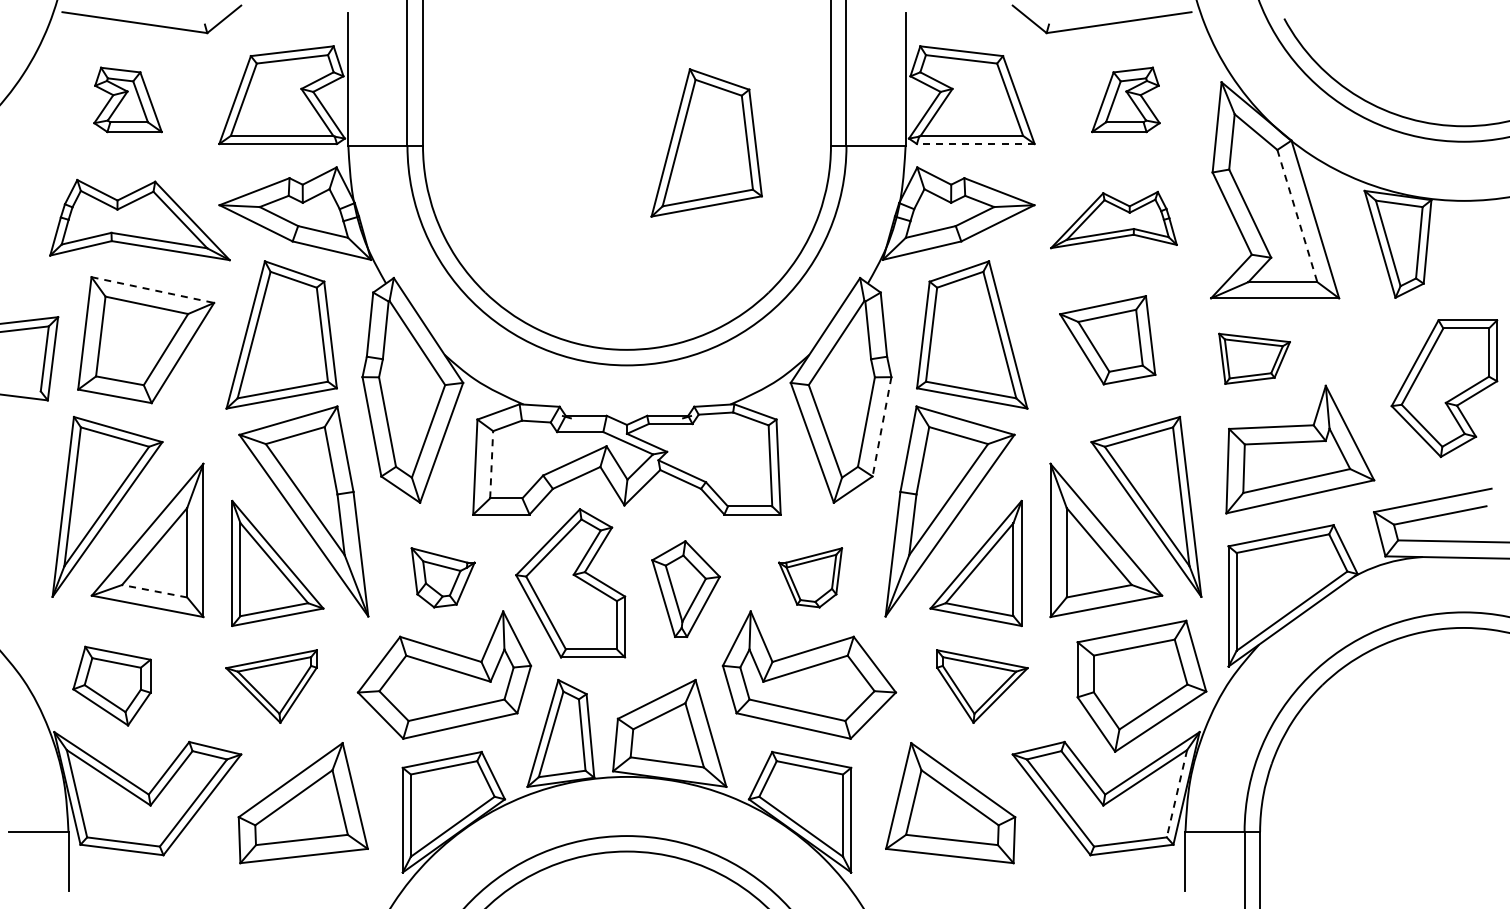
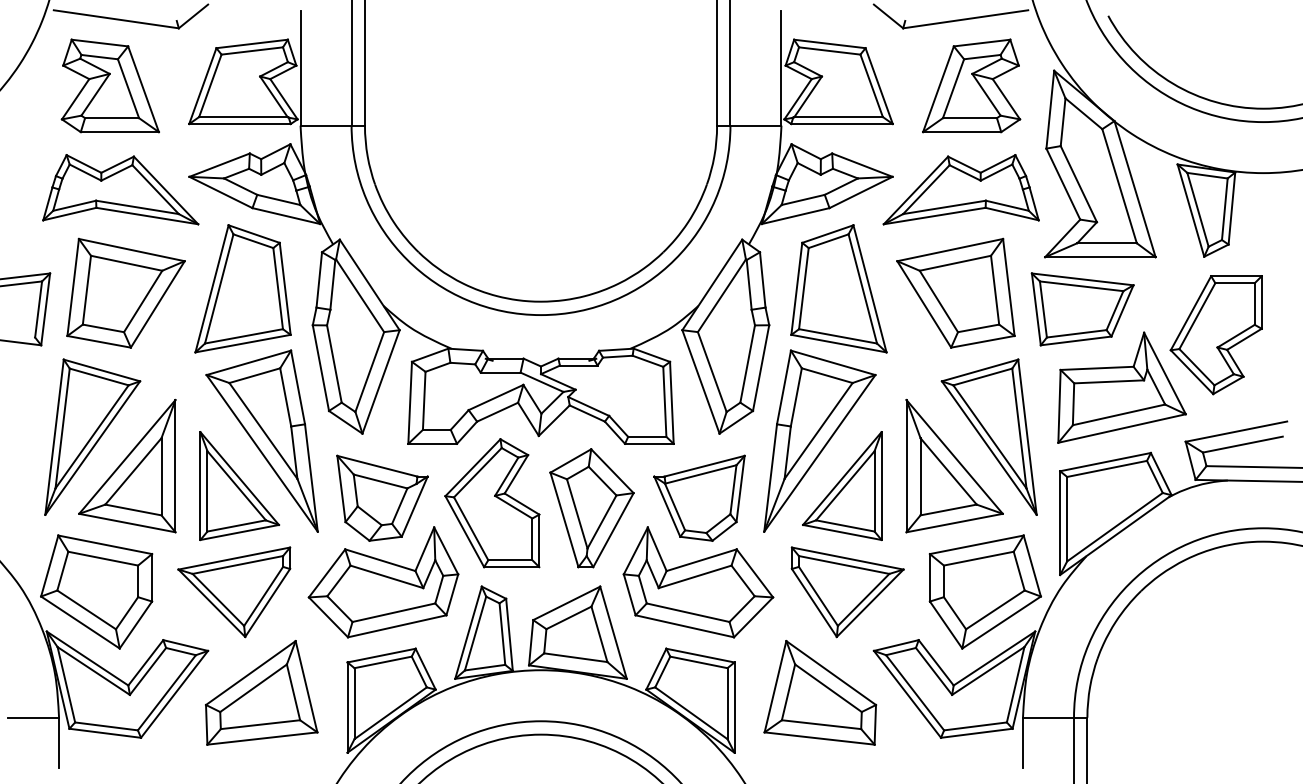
part: (127, 99) -> (109, 85), size x1.67
part: (1125, 99) -> (971, 85), size x1.67
part: (706, 142) -> (609, 122), removed
line: (975, 143) -> (841, 123), dashed -> solid
line: (1297, 216) -> (1119, 186), dashed -> solid
part: (1113, 219) -> (960, 189), size x1.43
line: (152, 290) -> (131, 250), dashed -> solid
part: (1107, 340) -> (955, 293), size x1.43
part: (1254, 358) -> (1082, 309), size x1.67
part: (1444, 388) -> (1216, 335), moved
line: (882, 426) -> (761, 367), dashed -> solid
line: (491, 464) -> (424, 400), dashed -> solid
part: (442, 577) -> (381, 498), size x1.67
part: (810, 577) -> (699, 498), size x1.67
part: (685, 588) -> (591, 507), size x1.43
line: (154, 591) -> (133, 510), dashed -> solid
part: (111, 685) -> (96, 591), size x1.67
part: (271, 686) -> (234, 592), size x1.43
part: (982, 686) -> (847, 592), size x1.43
line: (1176, 793) -> (1015, 684), dashed -> solid

